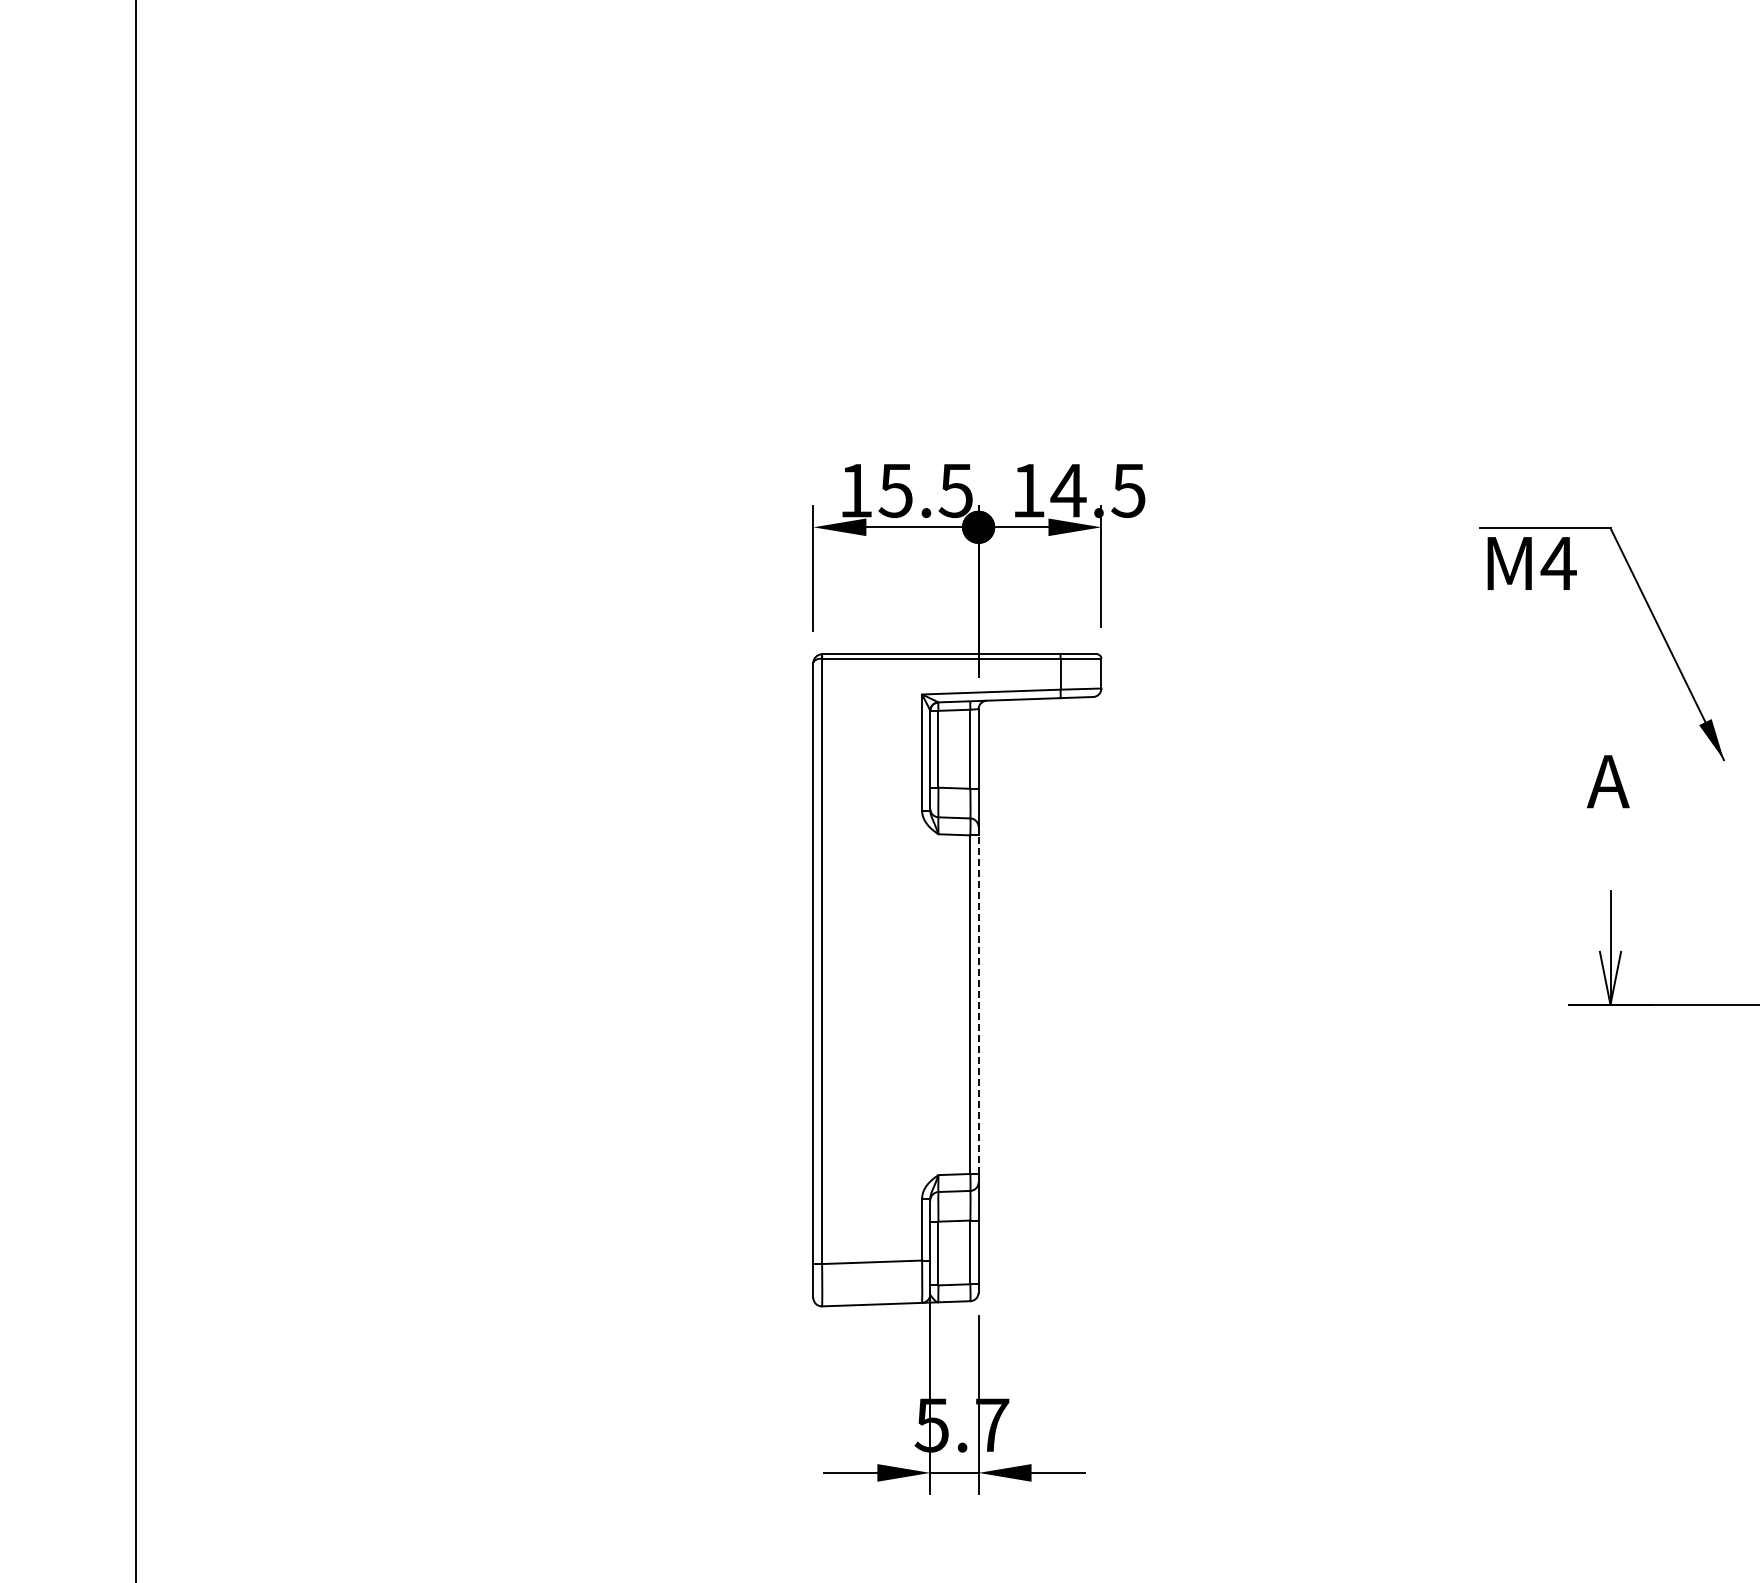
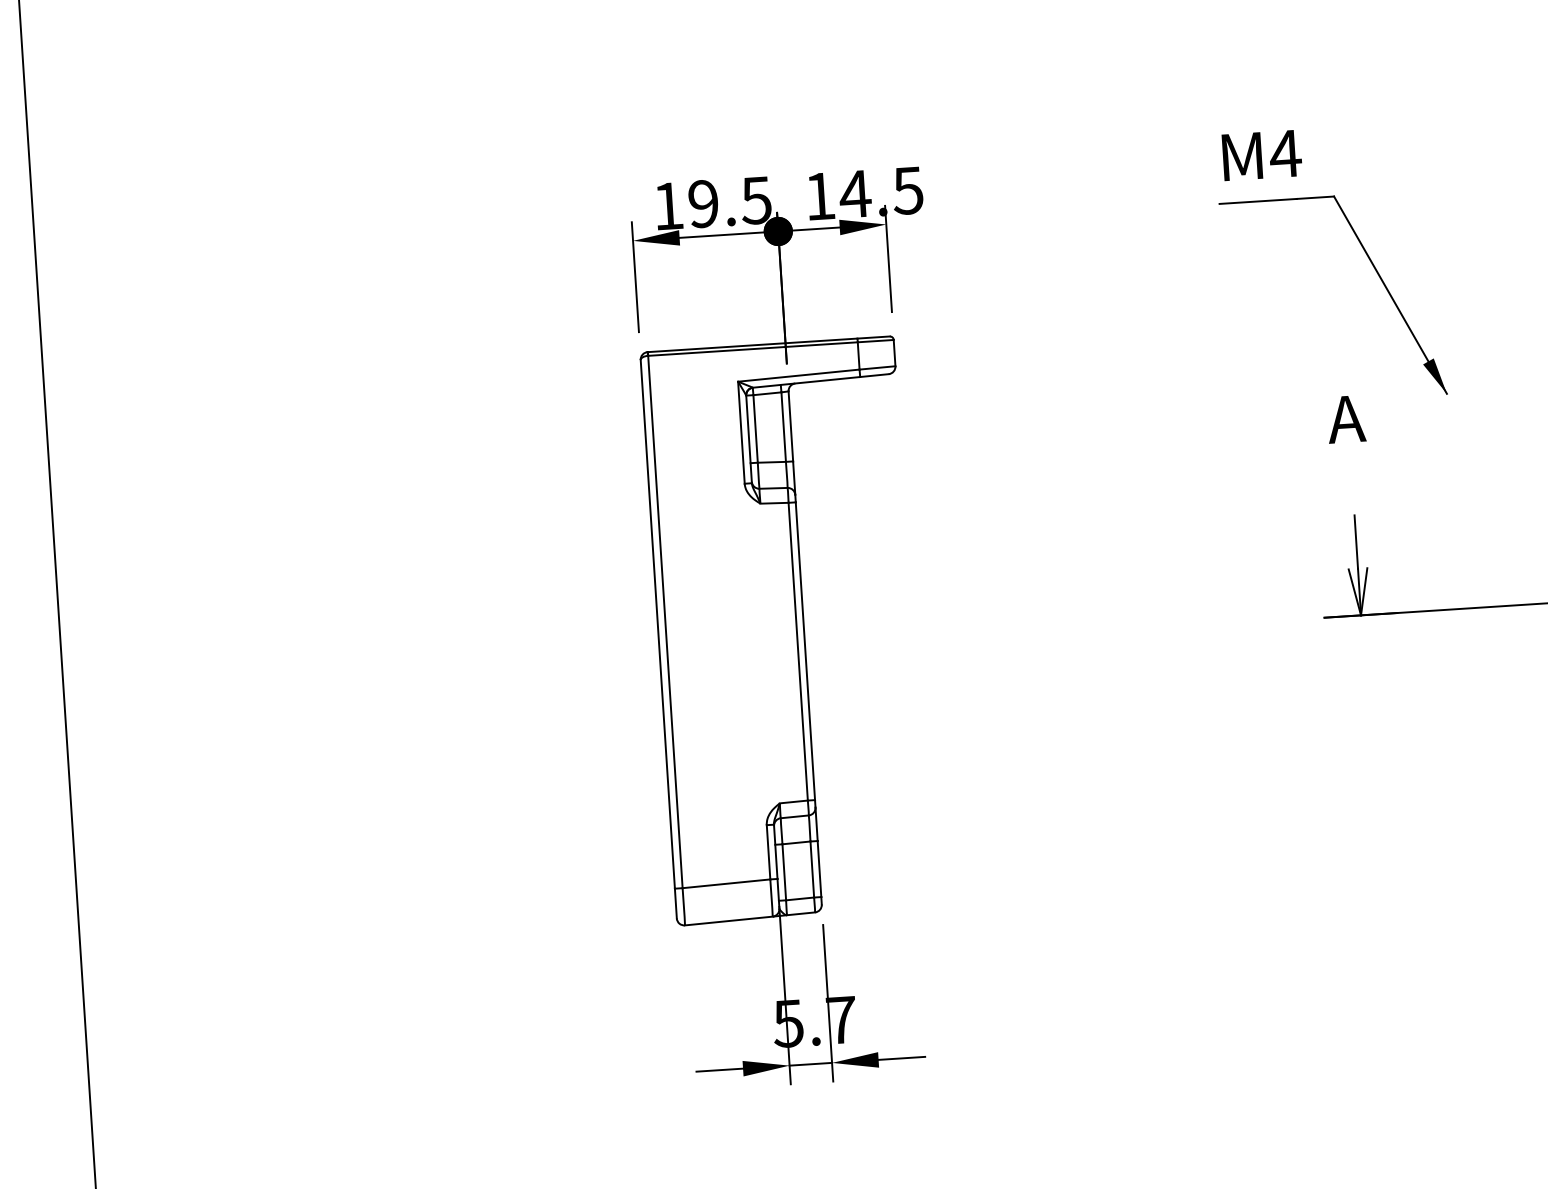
text: (895, 490) -> (703, 203), 15.5 -> 19.5
text: (1531, 563) -> (1261, 155), moved
line: (978, 1004) -> (805, 651), dashed -> solid

